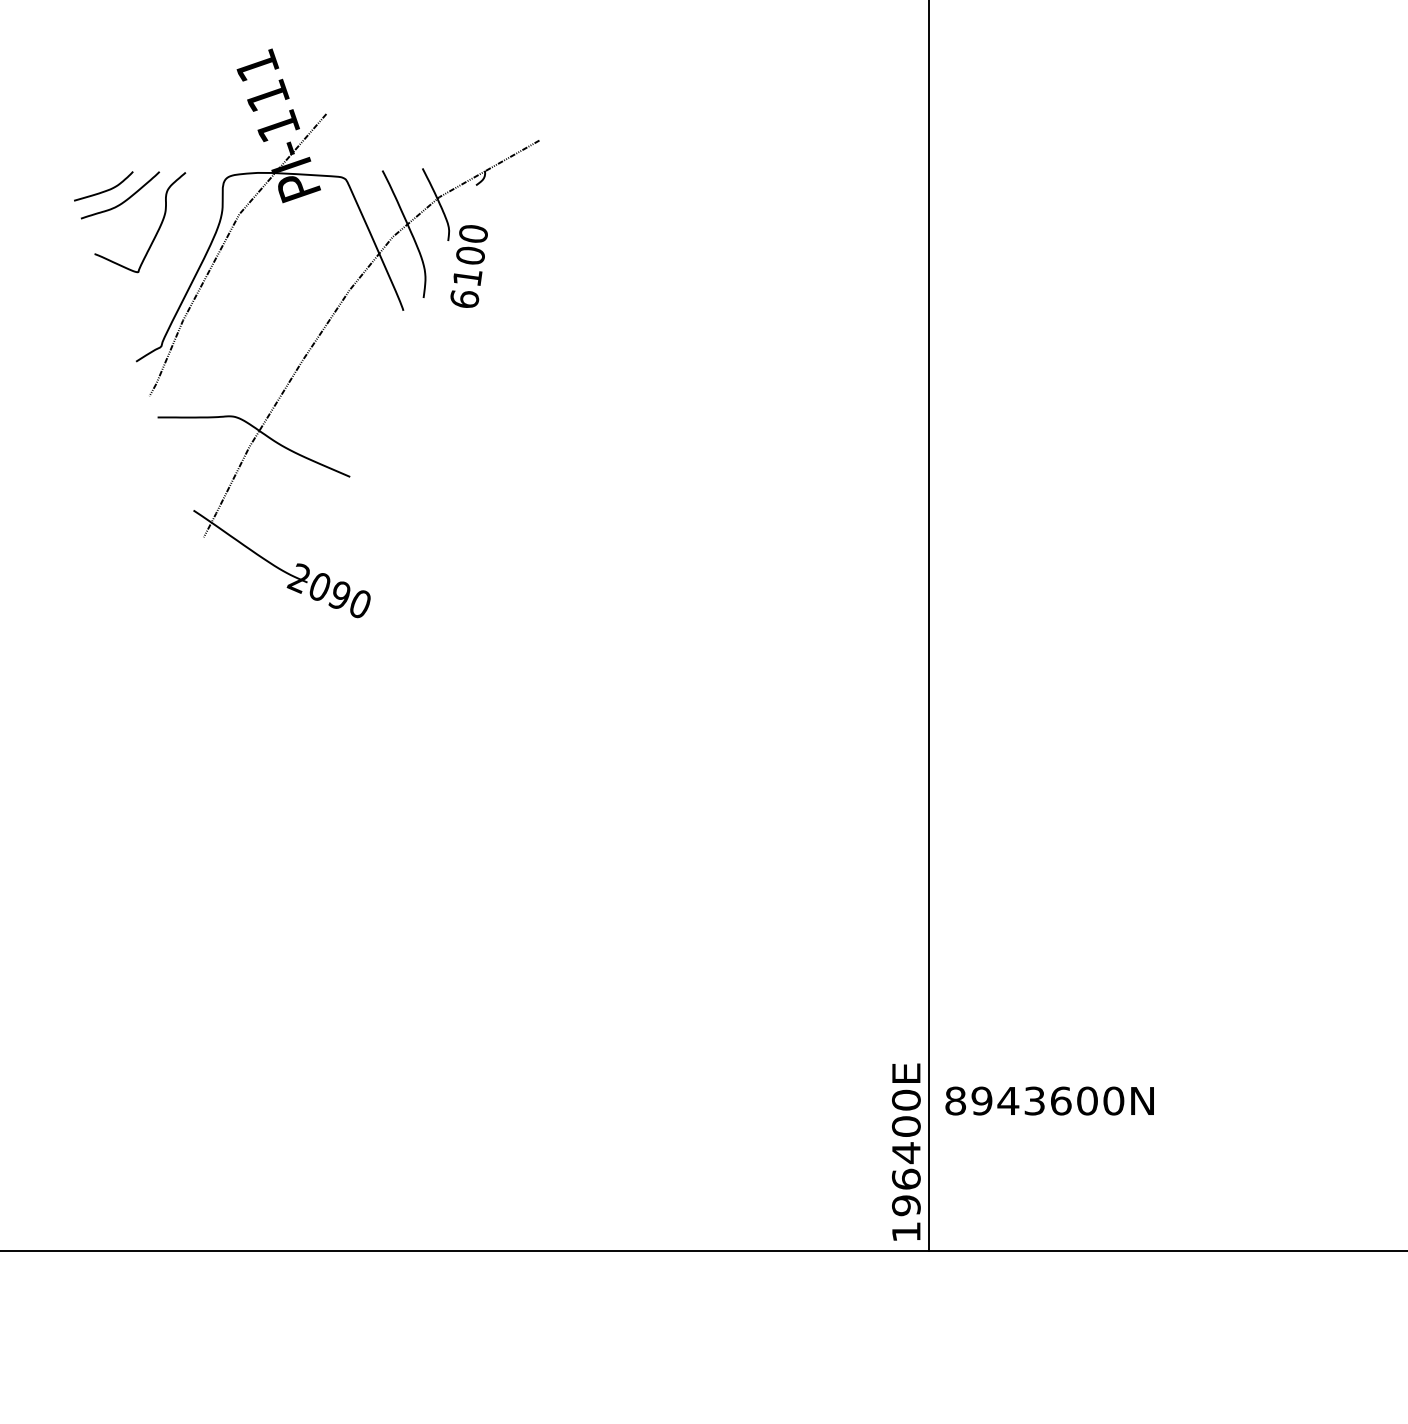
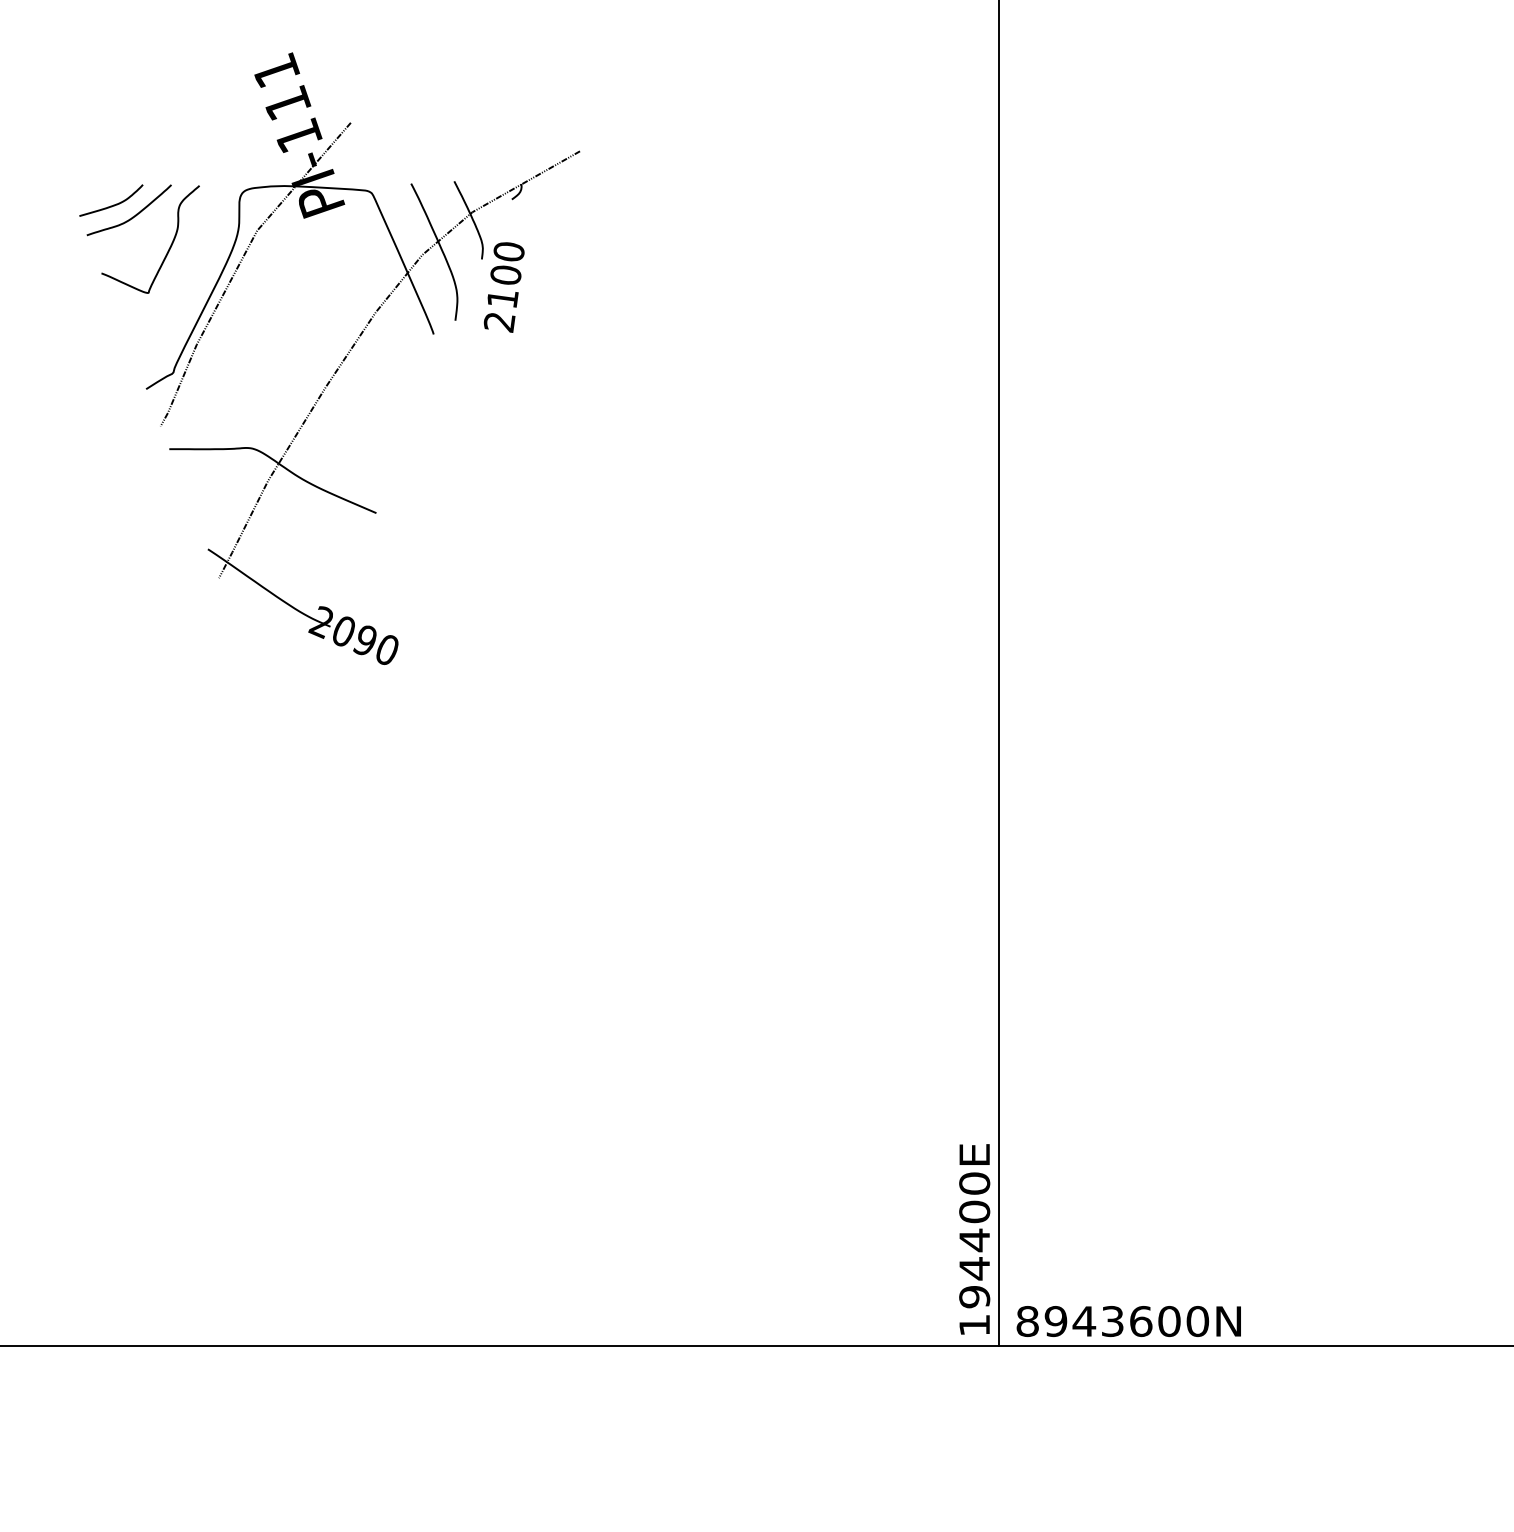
text: (464, 299) -> (499, 322), 6100 -> 2100
text: (1049, 1101) -> (1128, 1321), moved
text: (906, 1179) -> (974, 1268), 196400E -> 194400E

